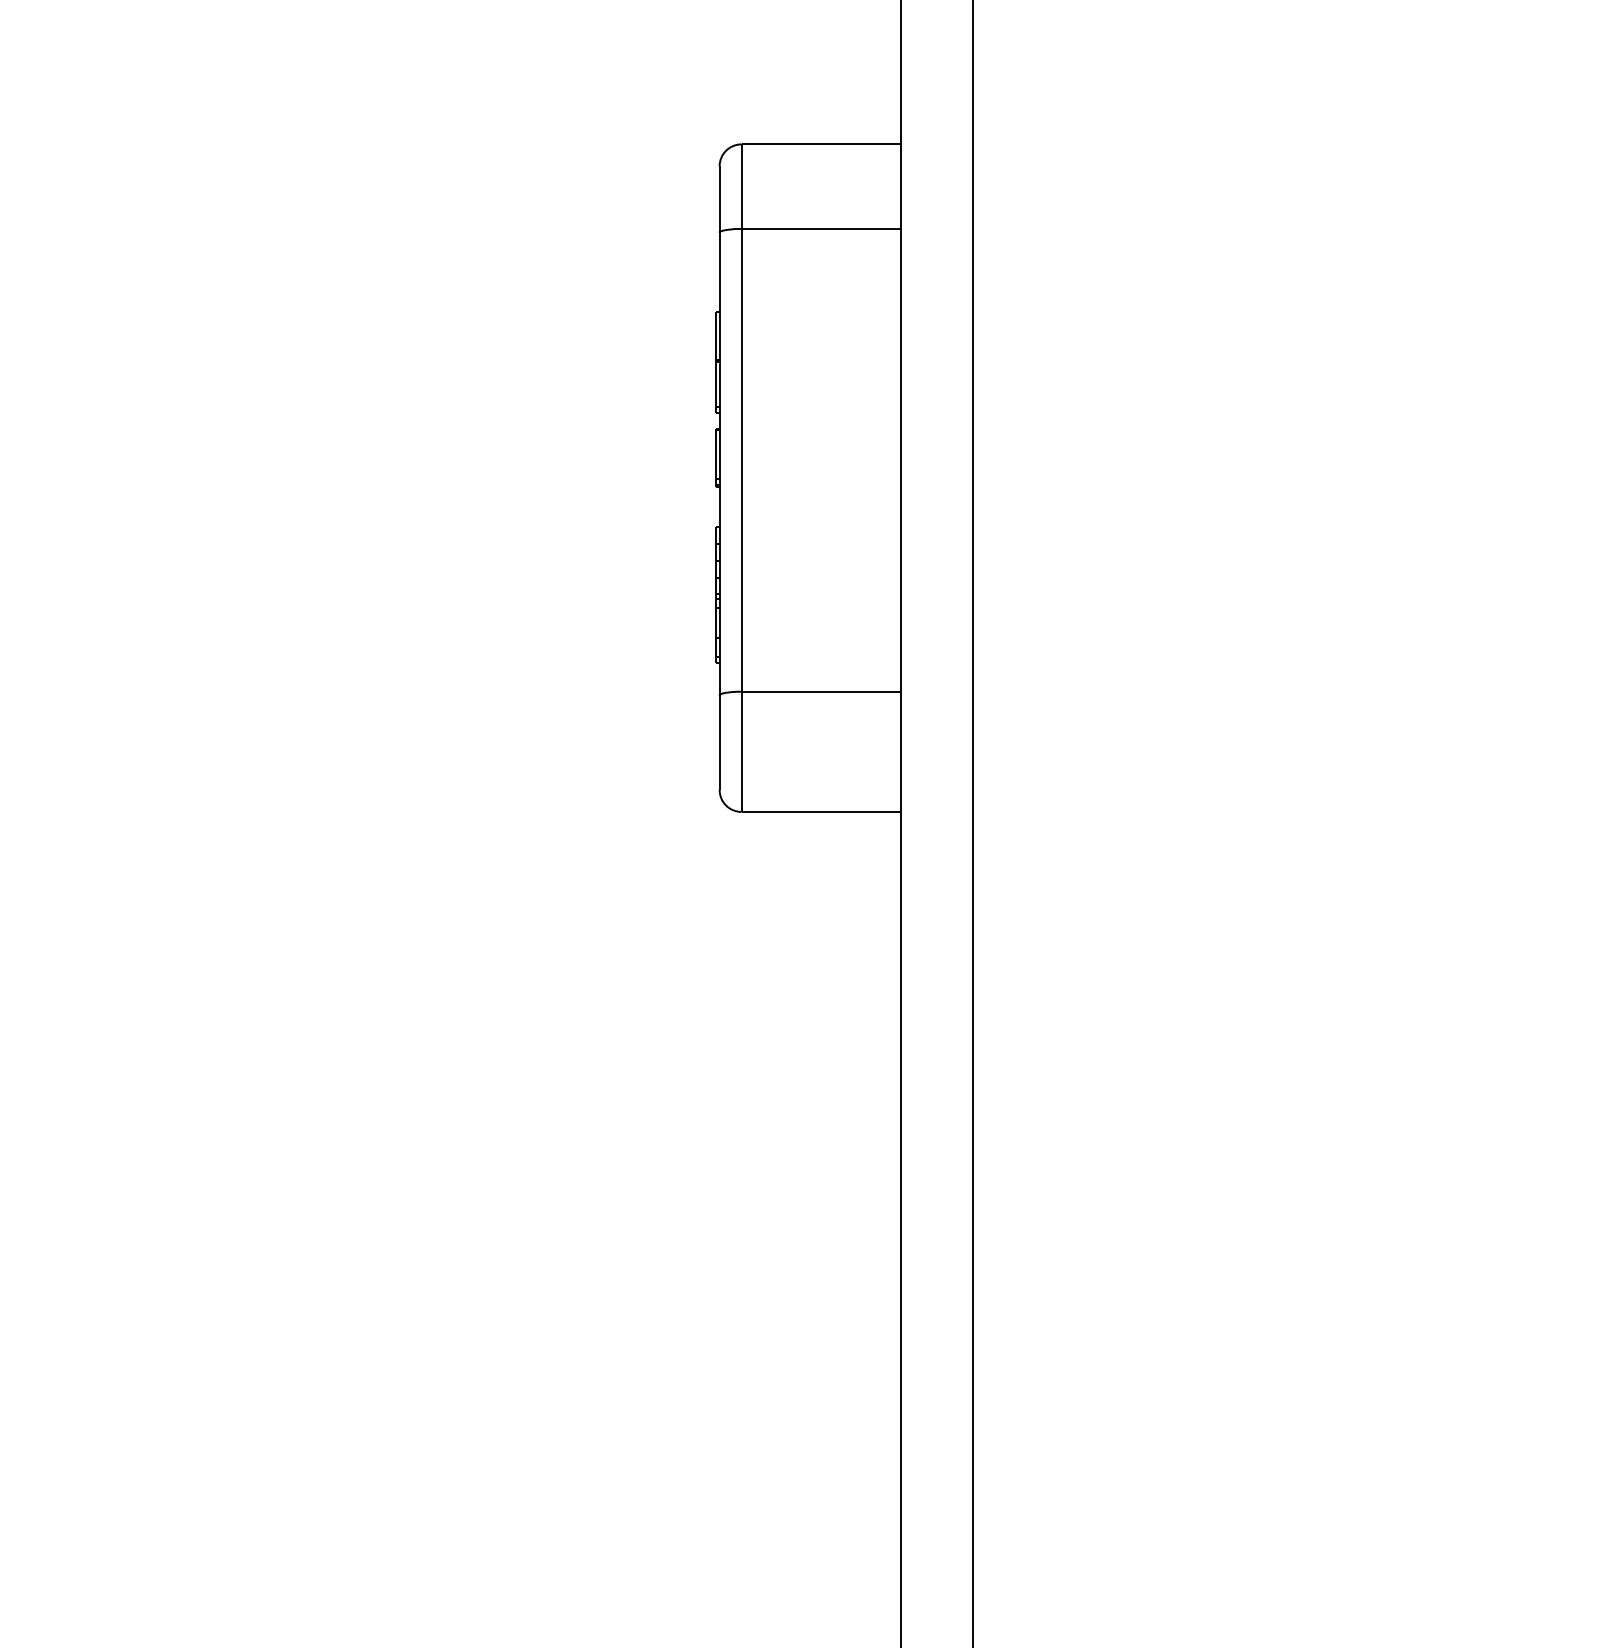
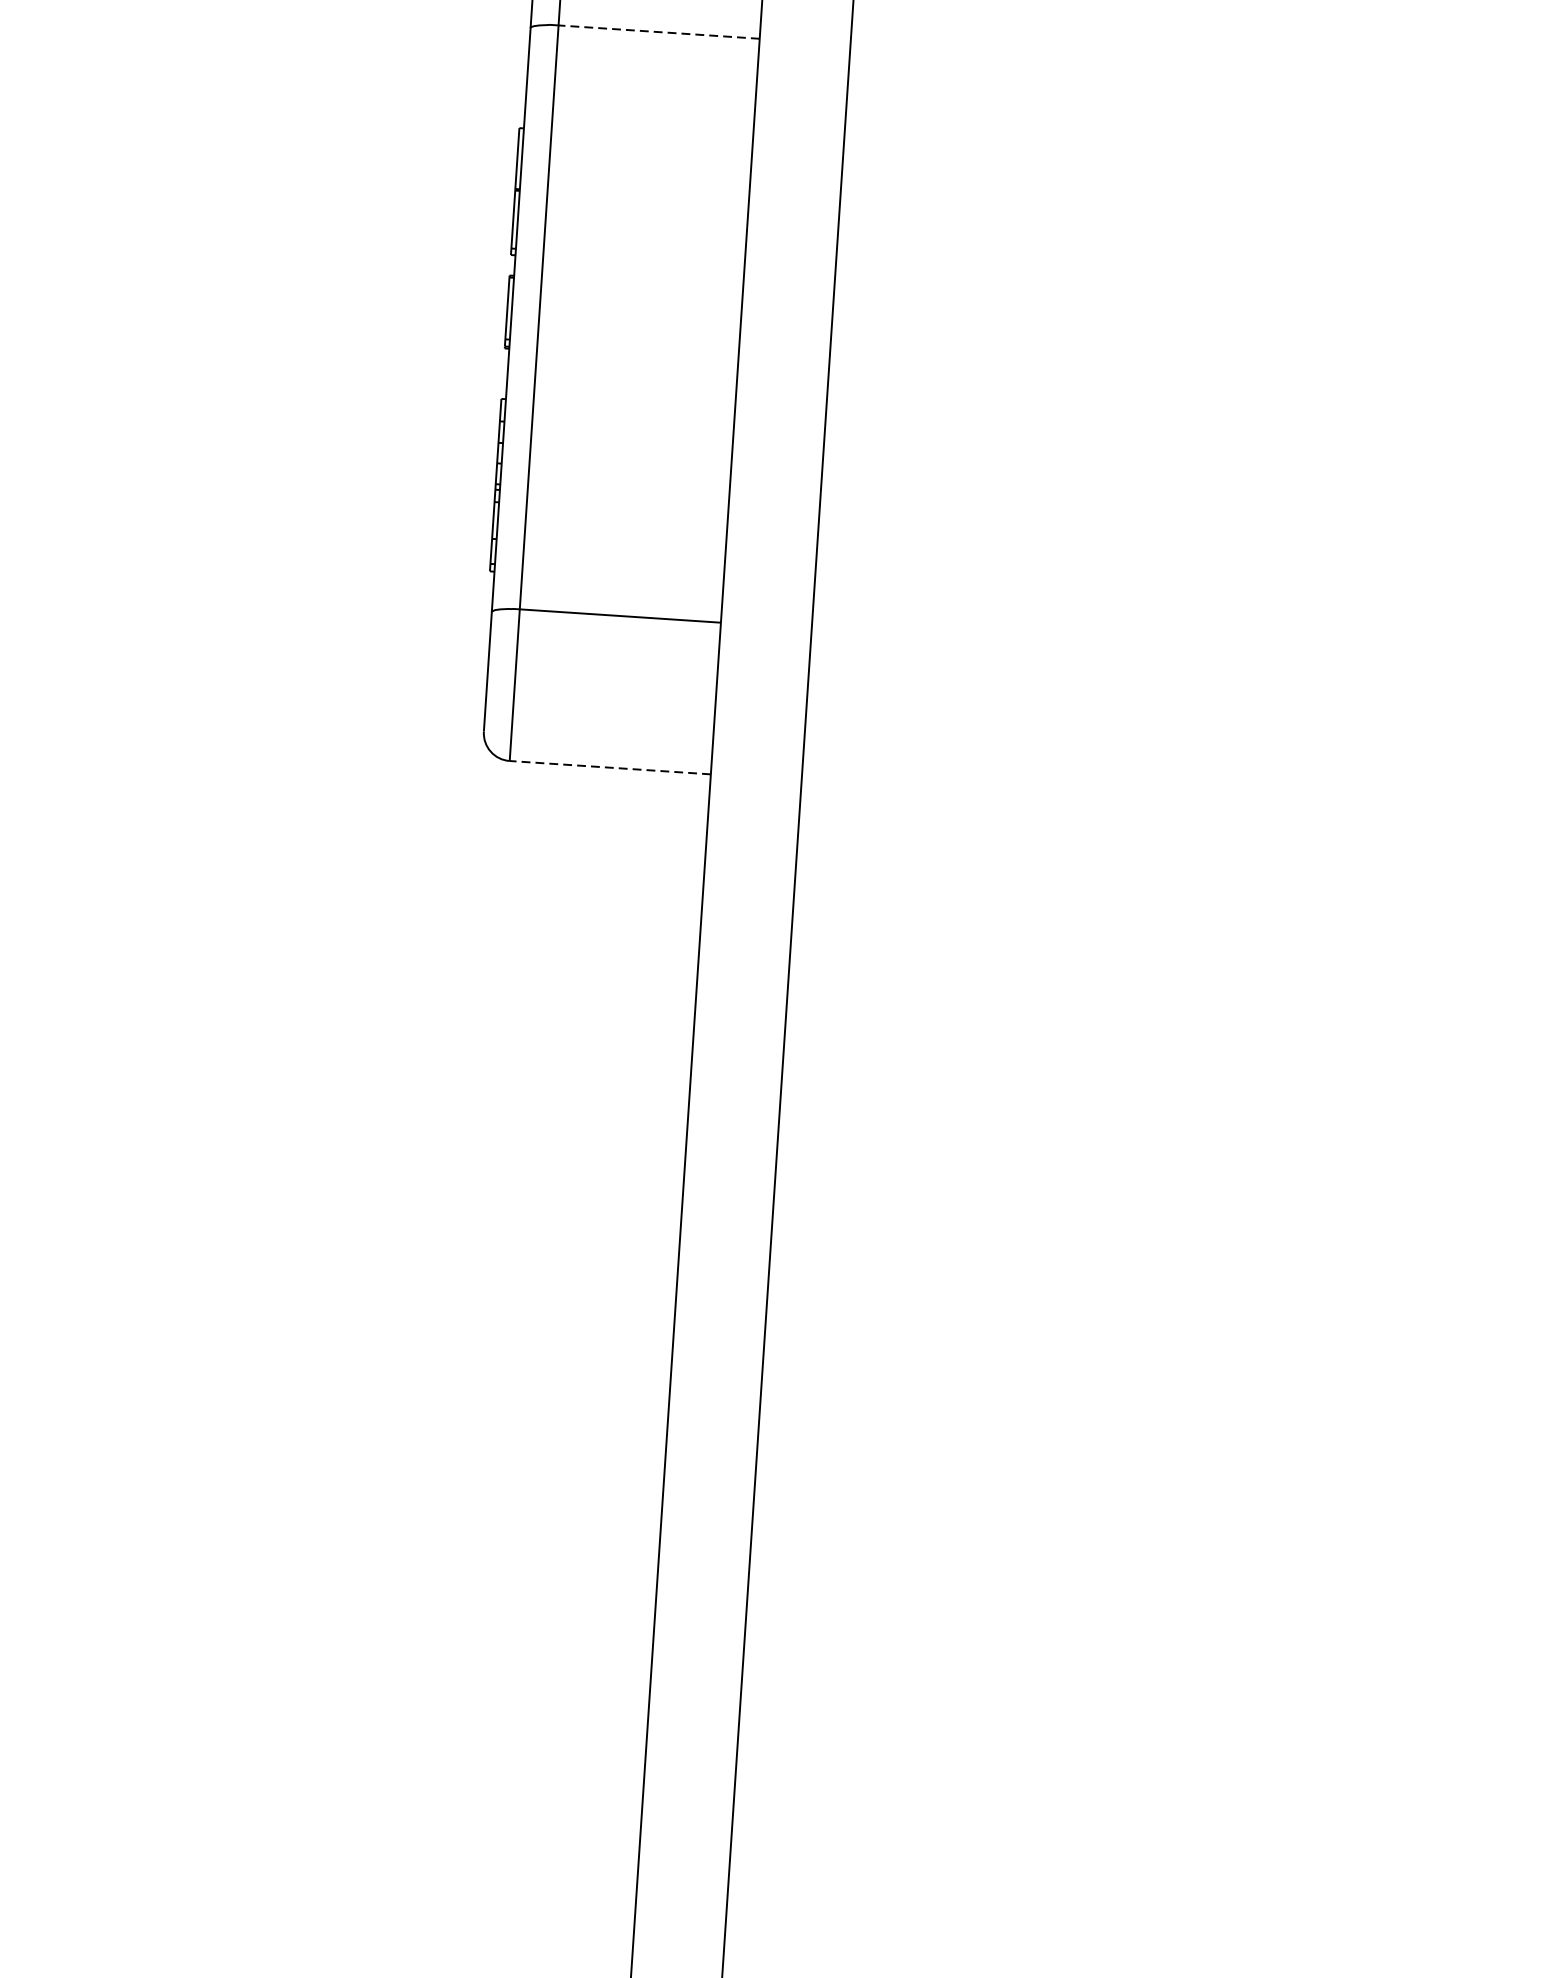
line: (821, 228) -> (659, 31), solid -> dashed
line: (821, 811) -> (610, 767), solid -> dashed

